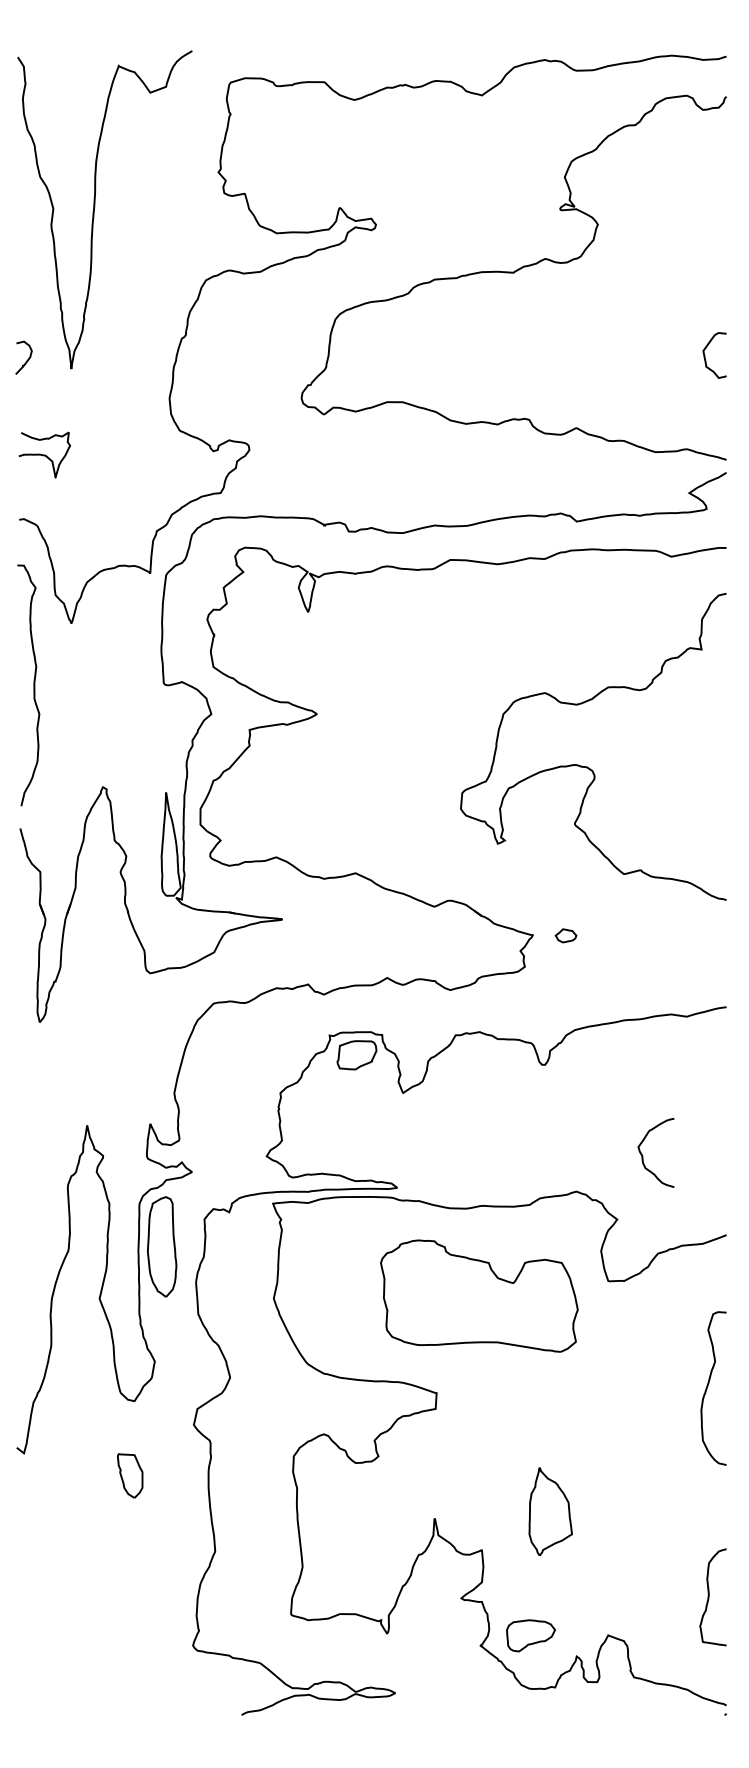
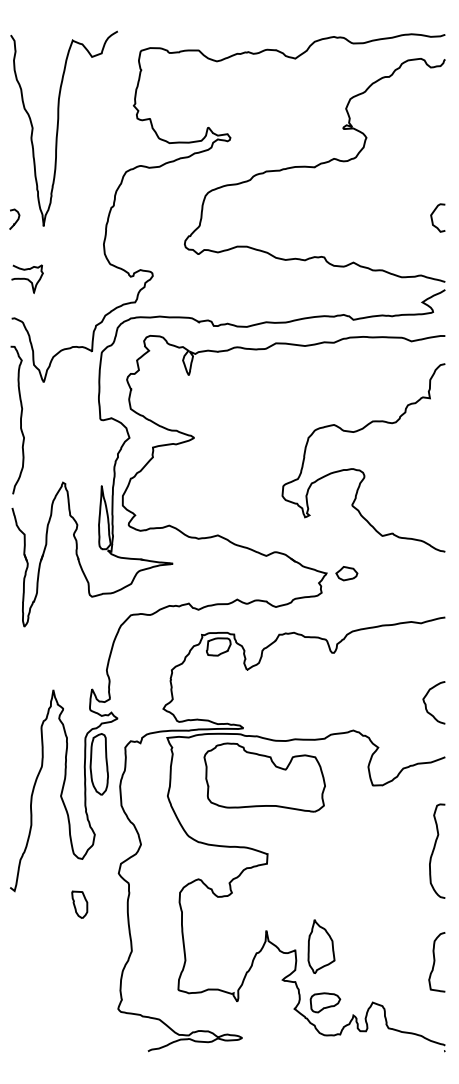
part: (565, 935) -> (346, 573), size x1.67
curve: (643, 1153) -> (426, 703), moved
part: (478, 1295) -> (264, 777), moved
part: (550, 1511) -> (321, 946), moved
curve: (710, 1597) -> (435, 962), moved

